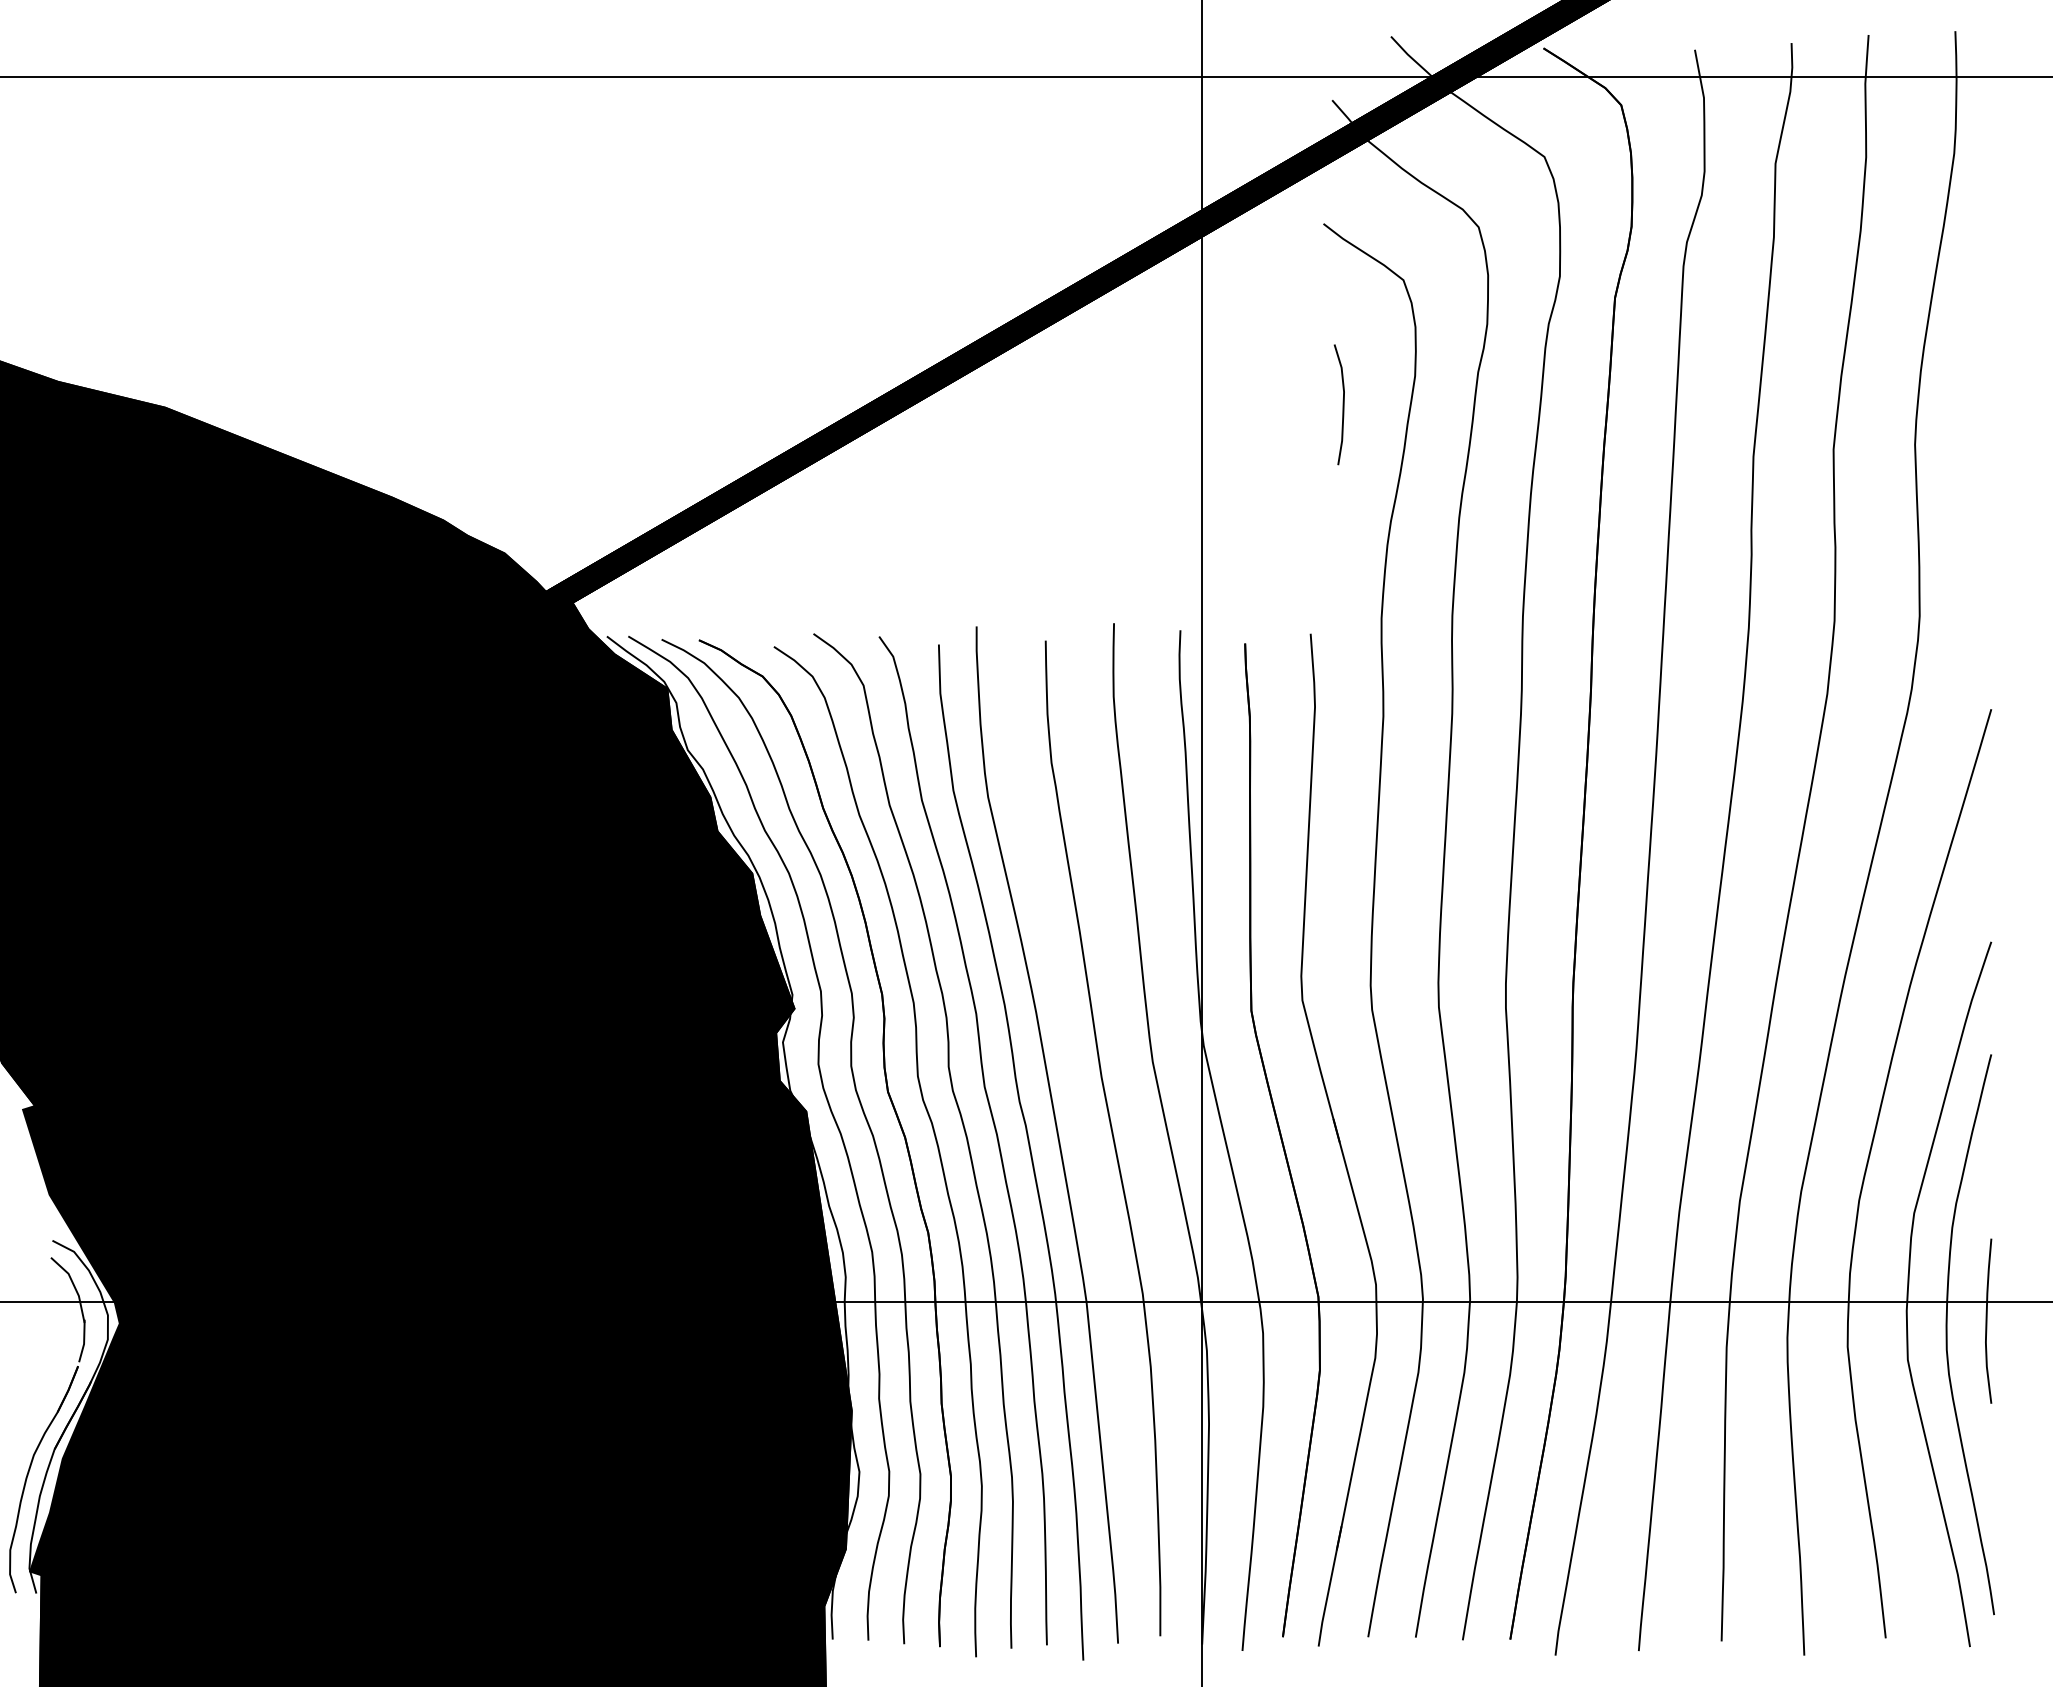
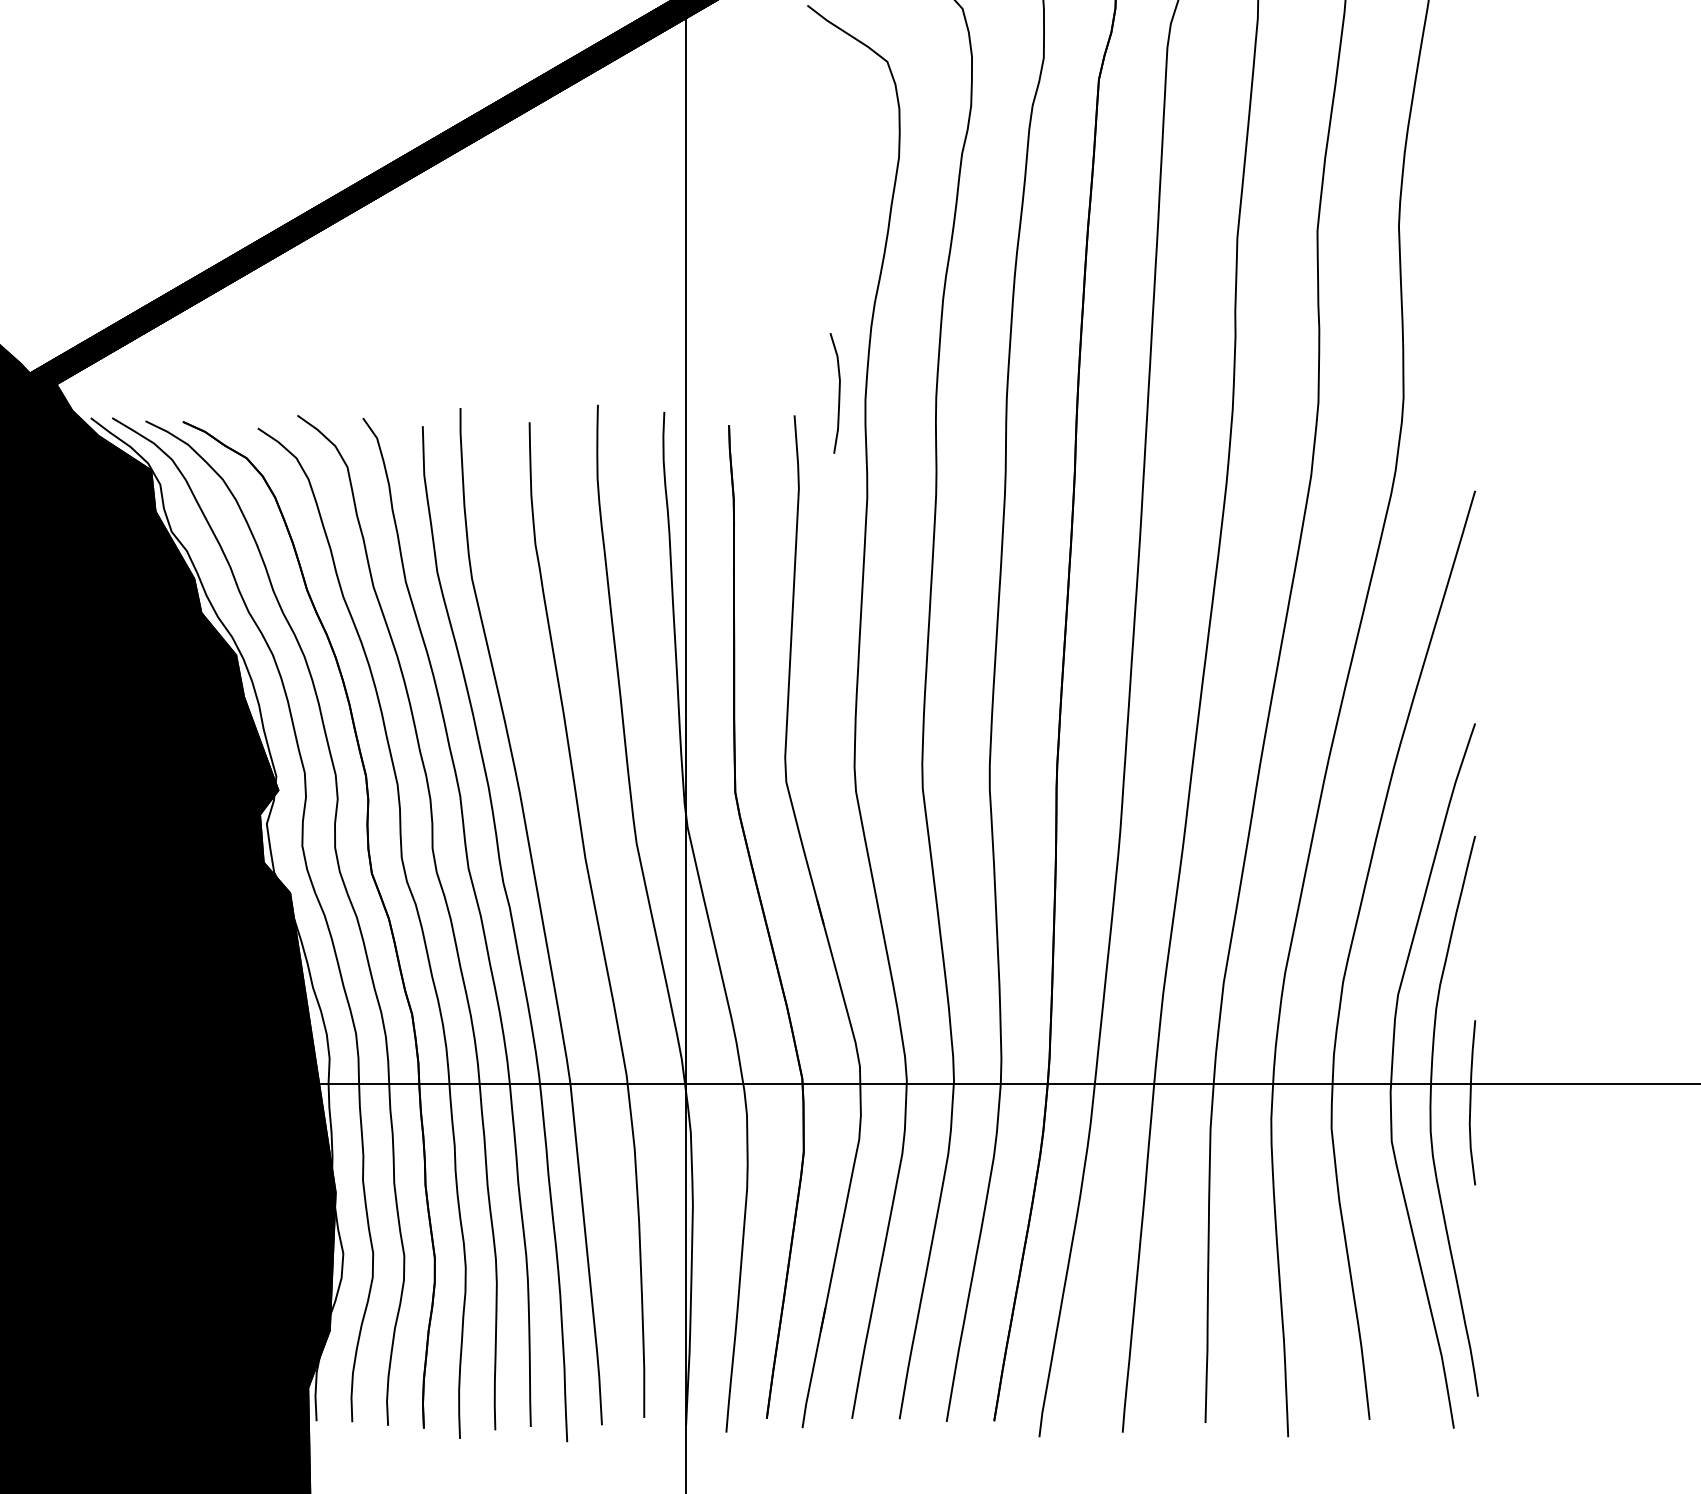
curve: (1342, 404) -> (838, 393), moved

